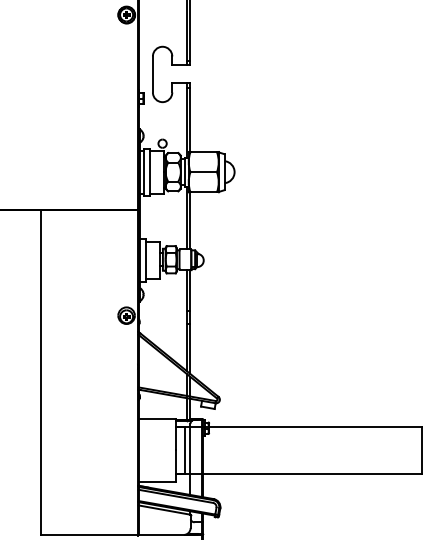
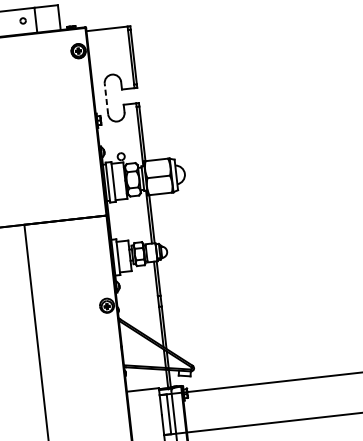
line: (152, 73) -> (106, 98), solid -> dashed

